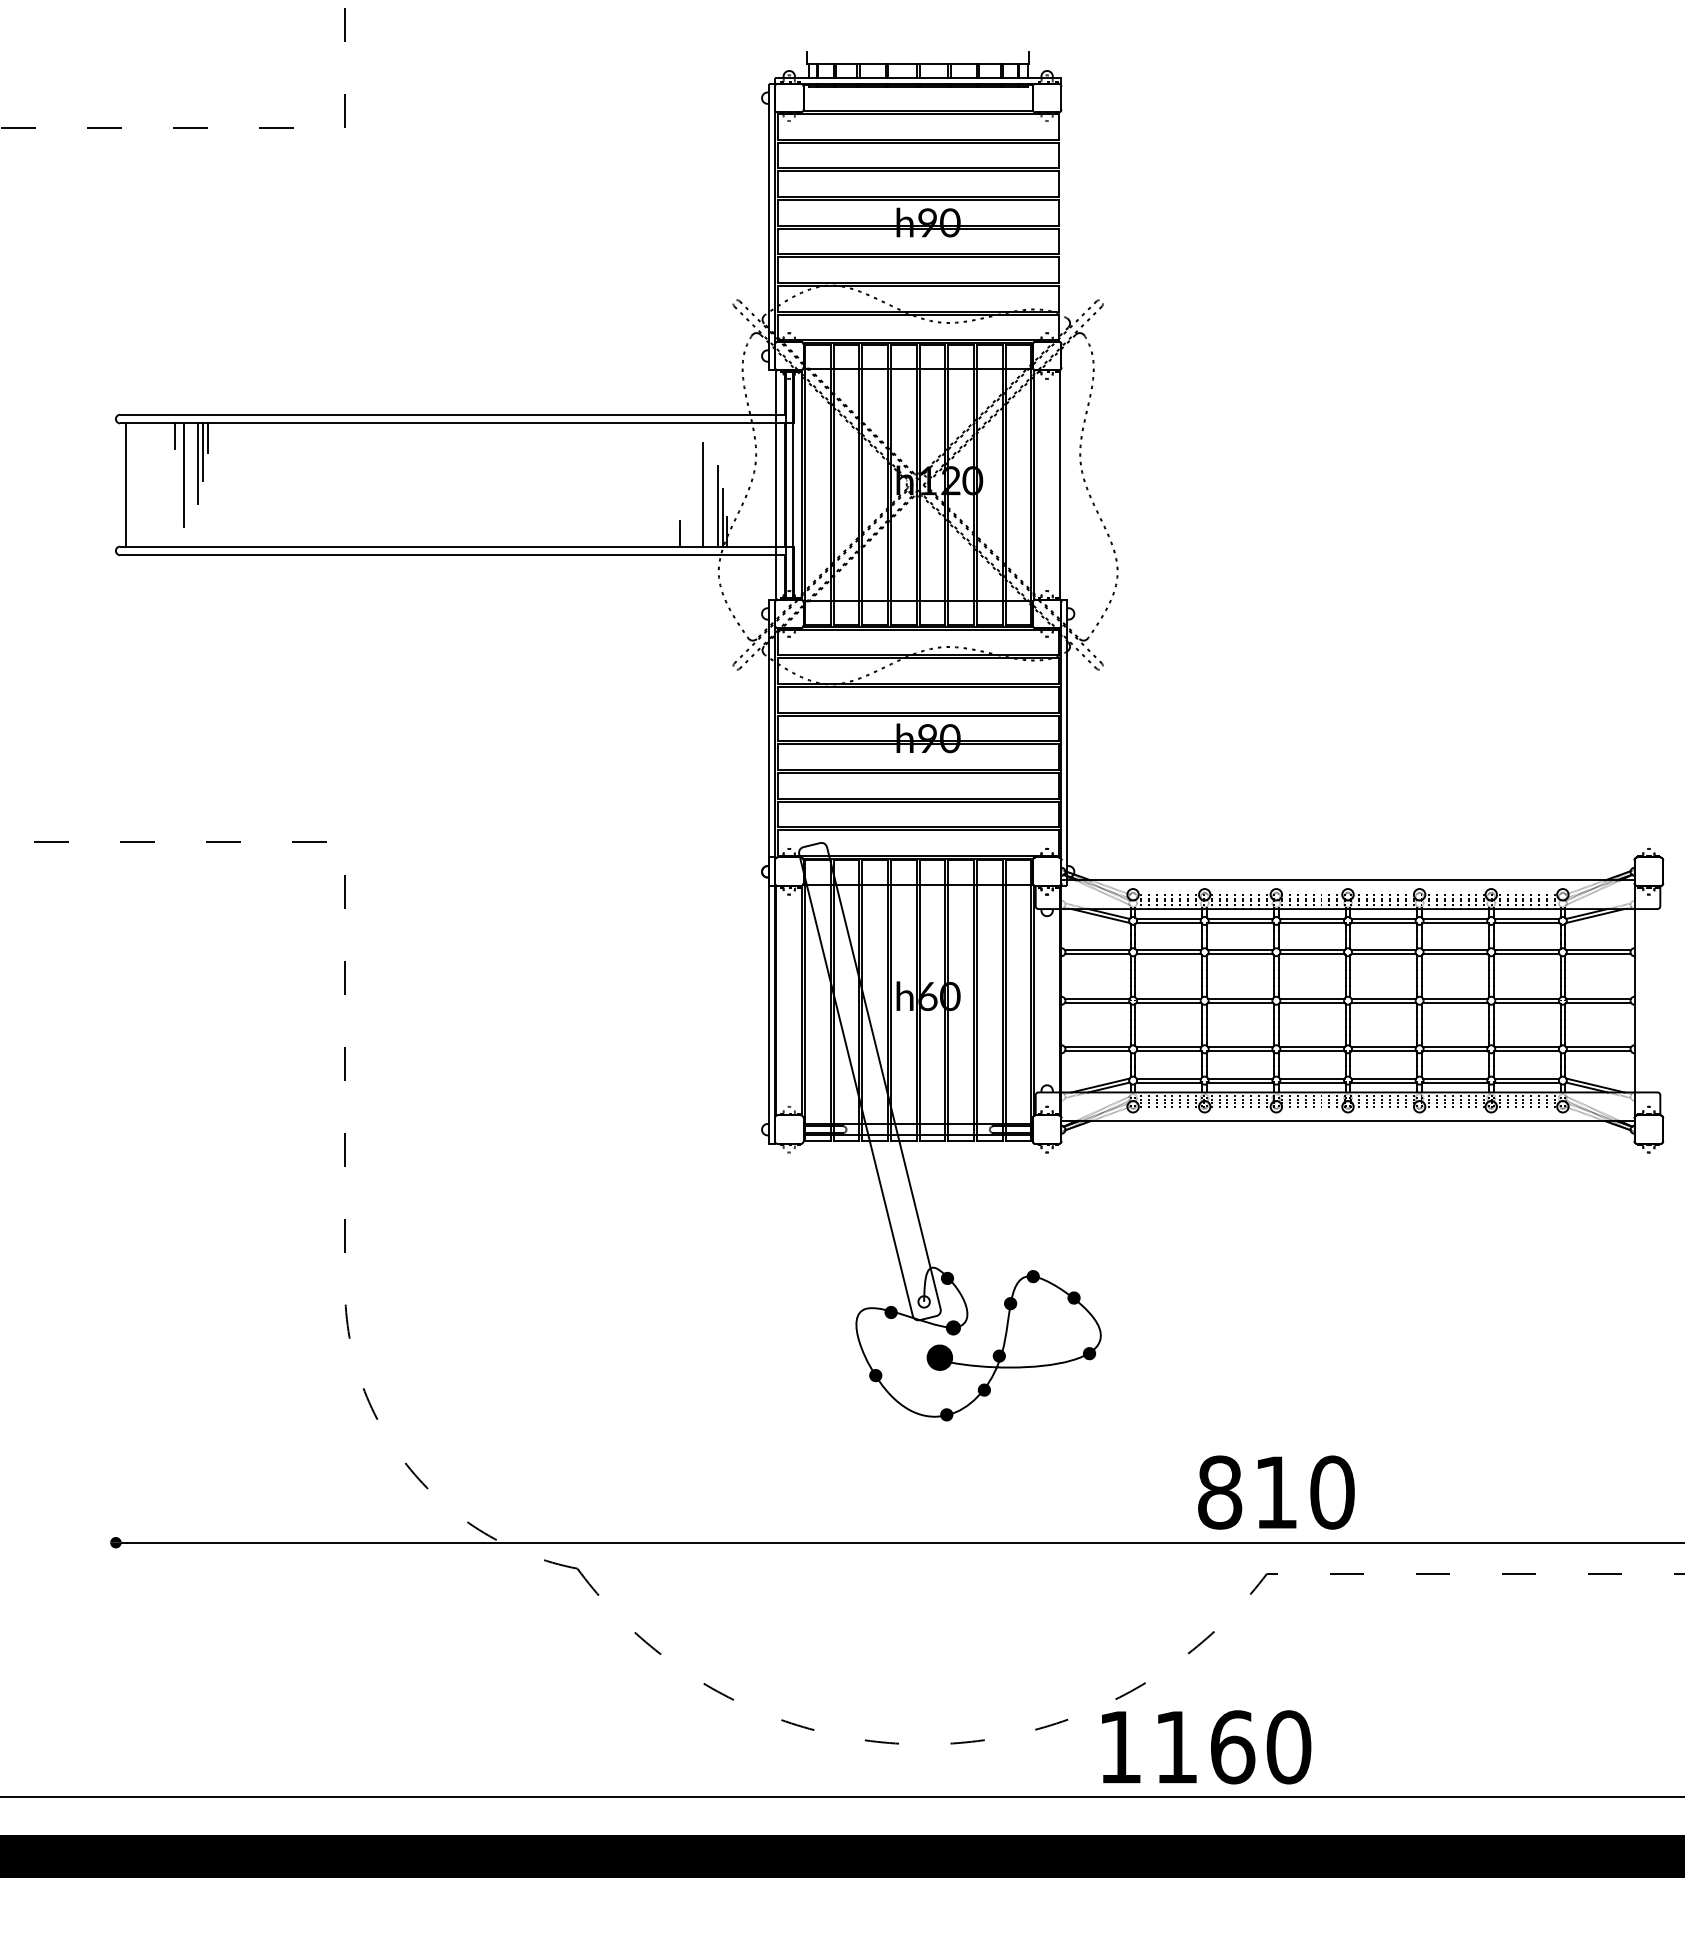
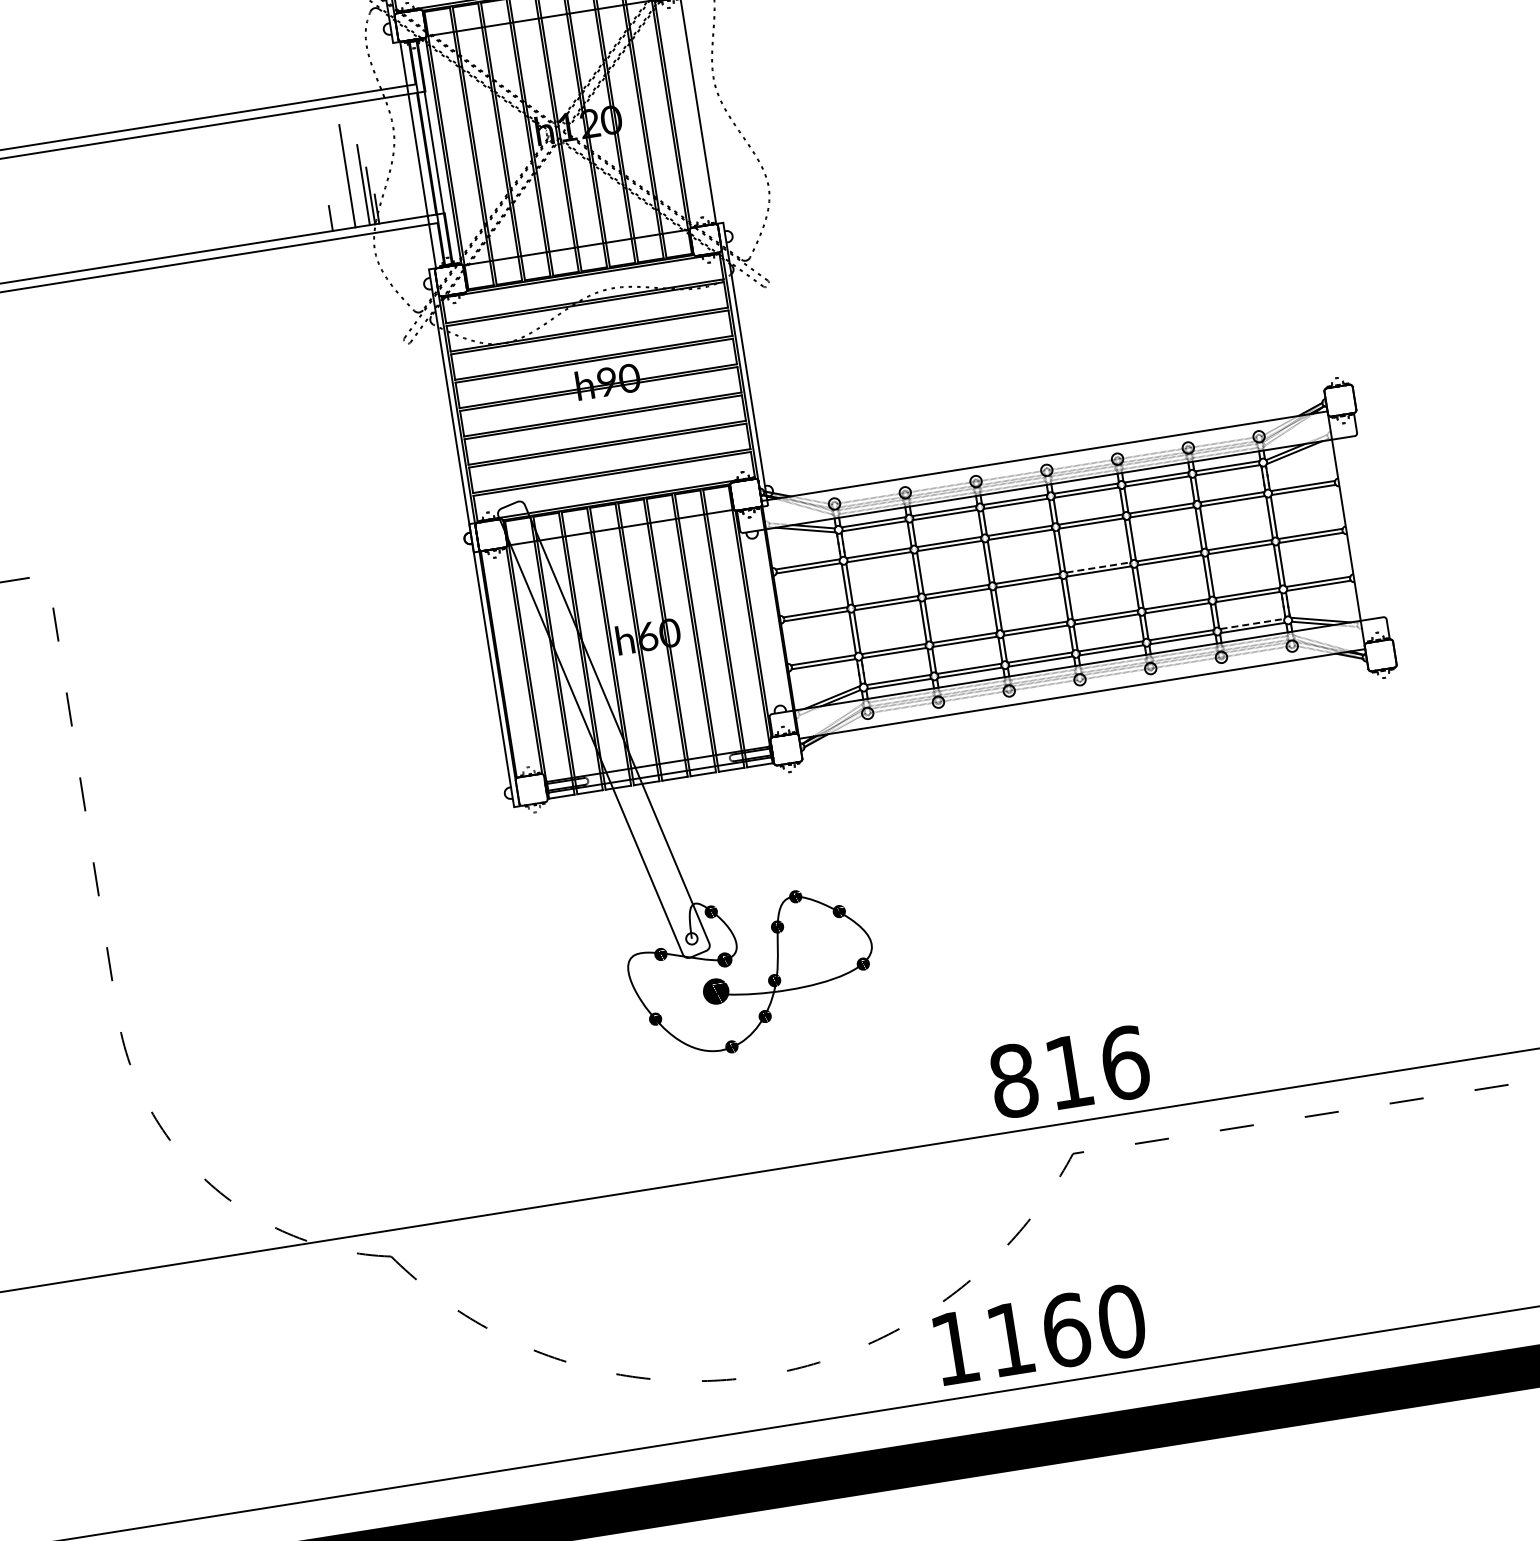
line: (1384, 998) -> (1099, 567), solid -> dashed
line: (1527, 1078) -> (1252, 623), solid -> dashed
text: (1332, 1492) -> (1125, 1063), 810 -> 816

